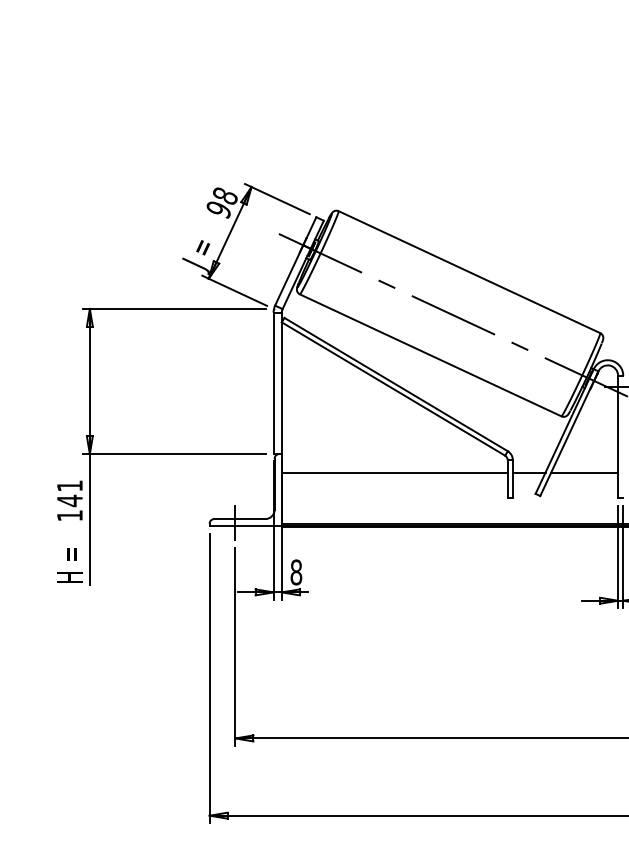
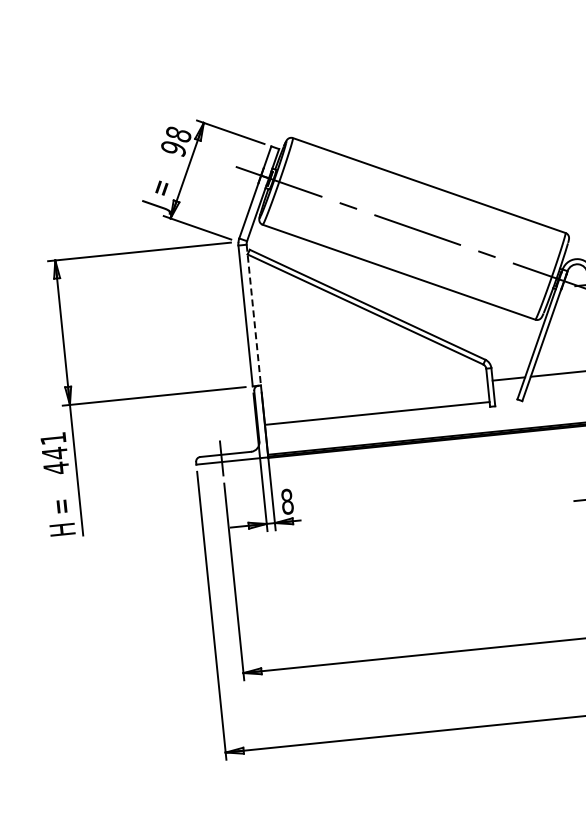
line: (281, 383) -> (253, 315), solid -> dashed
line: (394, 472) -> (377, 413), moved
text: (69, 515) -> (55, 468), 141 -> 441

